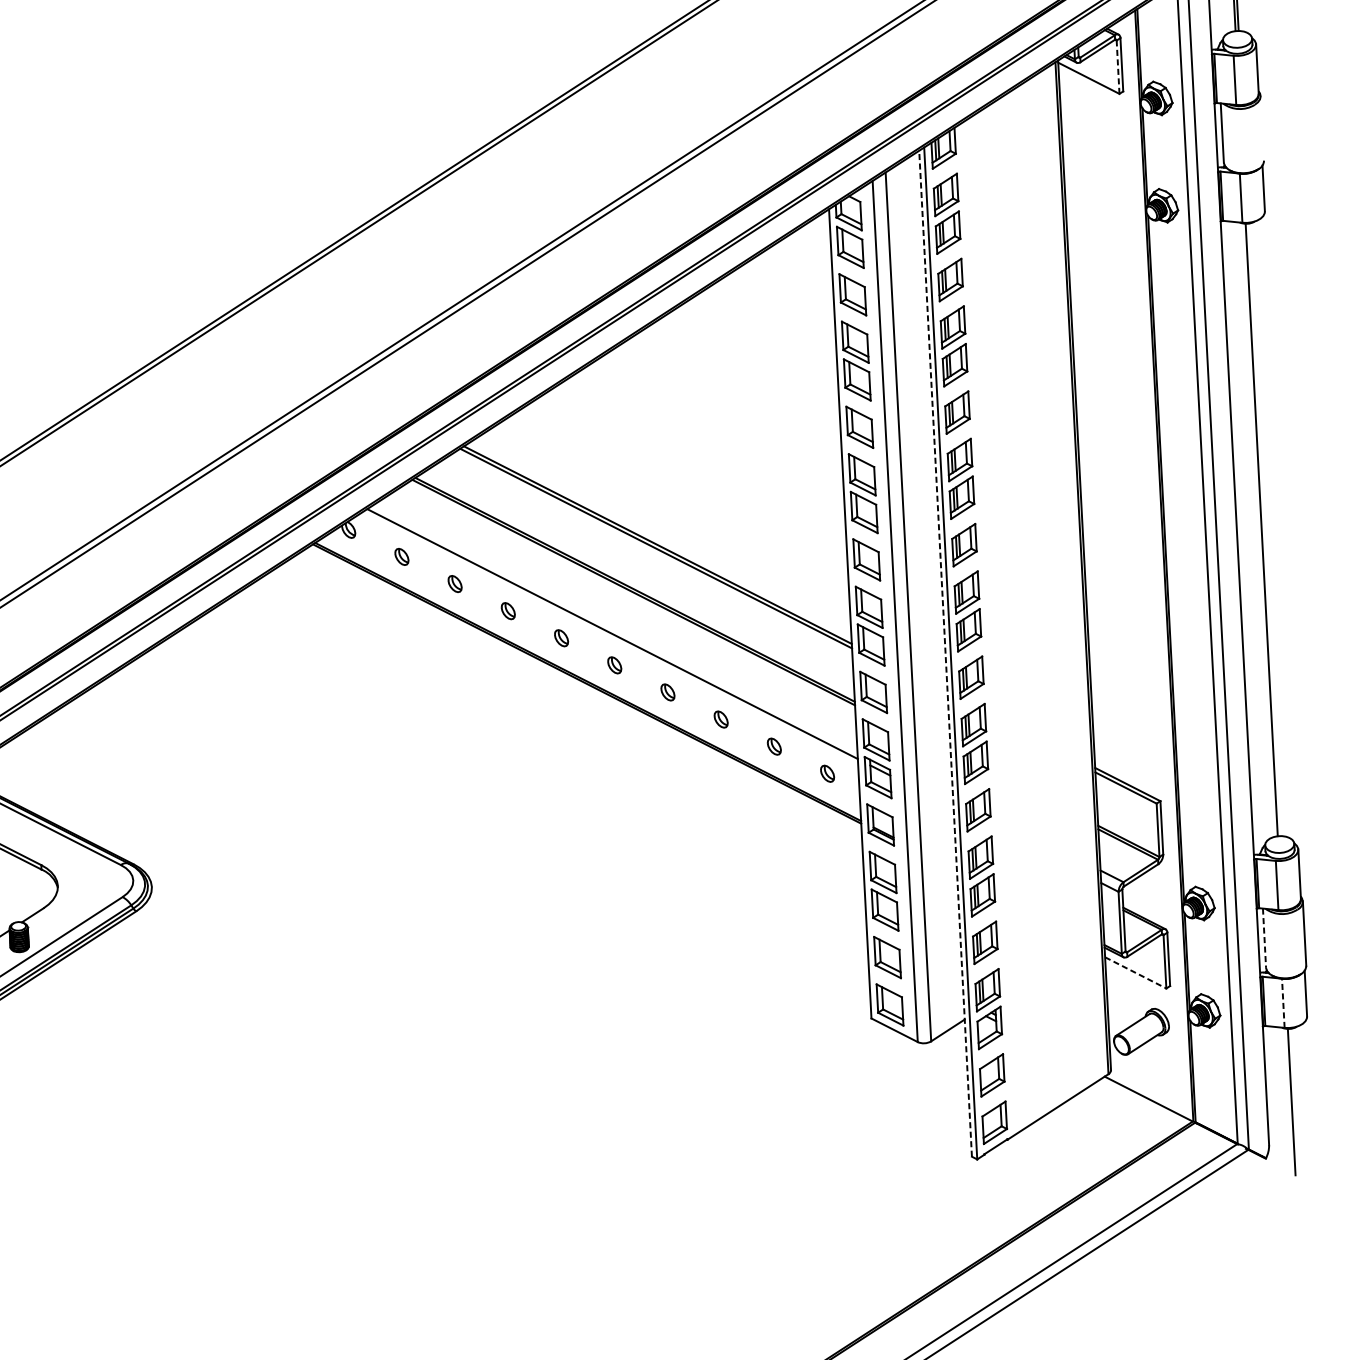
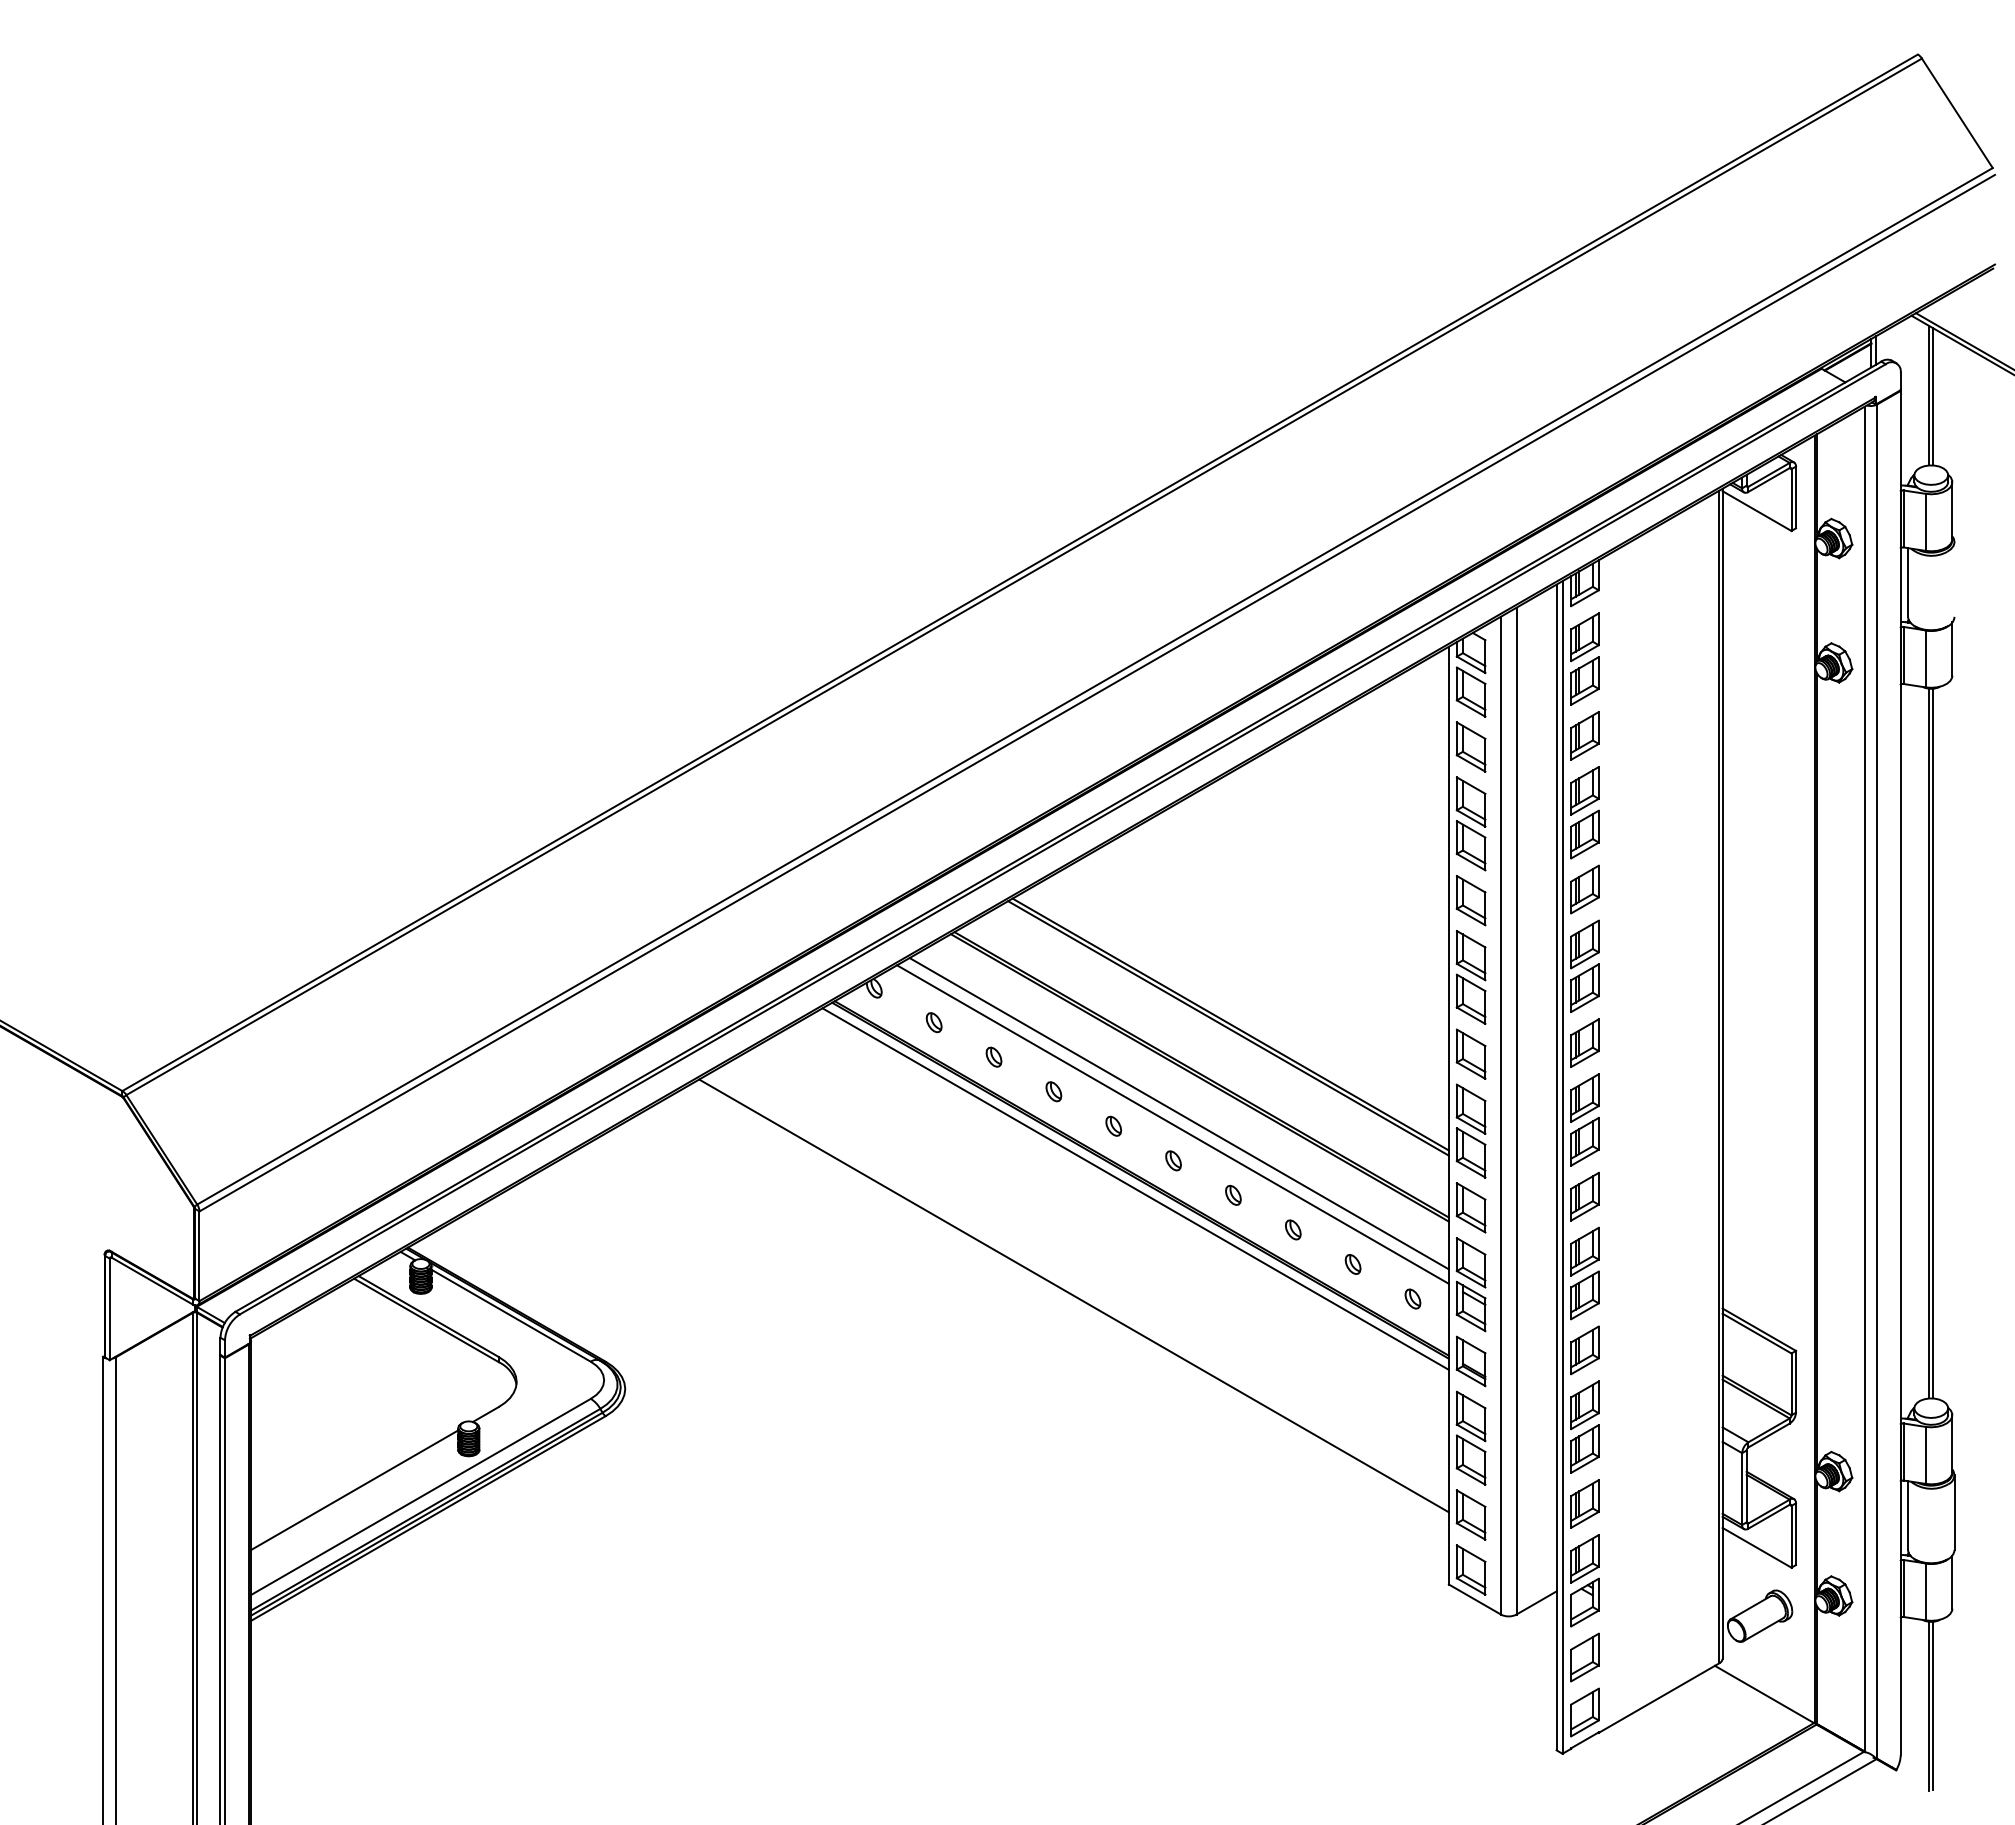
line: (1118, 67) -> (1791, 500), dashed -> solid
line: (1265, 529) -> (1933, 1043), added
line: (616, 624) -> (1178, 1113), added
line: (945, 653) -> (1556, 1167), dashed -> solid
line: (583, 690) -> (1135, 1188), added
line: (534, 786) -> (1073, 1295), added
line: (1264, 939) -> (1907, 1516), dashed -> solid
line: (1136, 972) -> (1757, 1547), dashed -> solid
line: (1283, 1002) -> (1925, 1591), dashed -> solid
line: (1295, 1100) -> (1933, 1705), added

